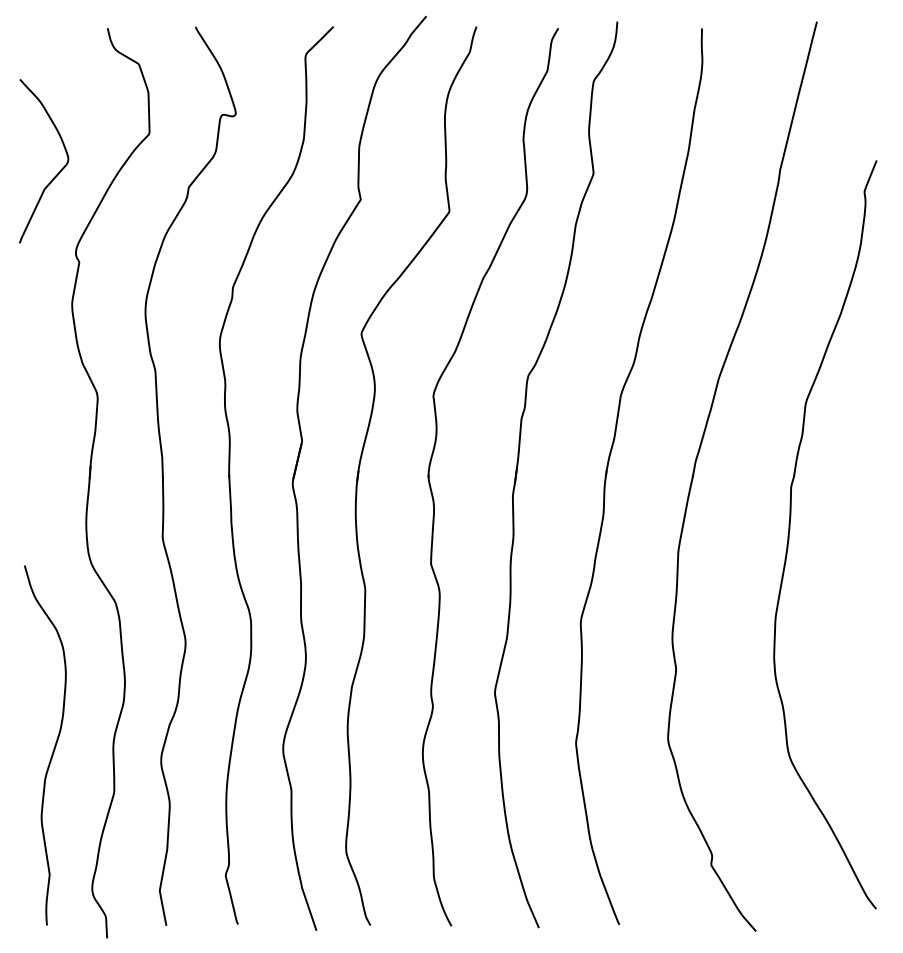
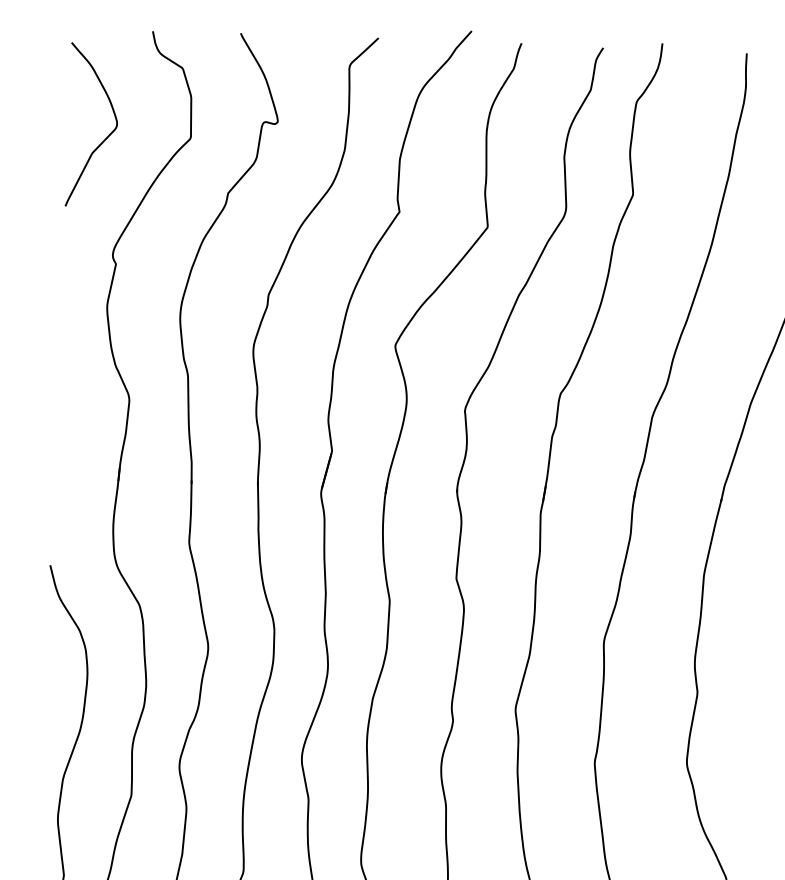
curve: (57, 173) -> (105, 137), moved

